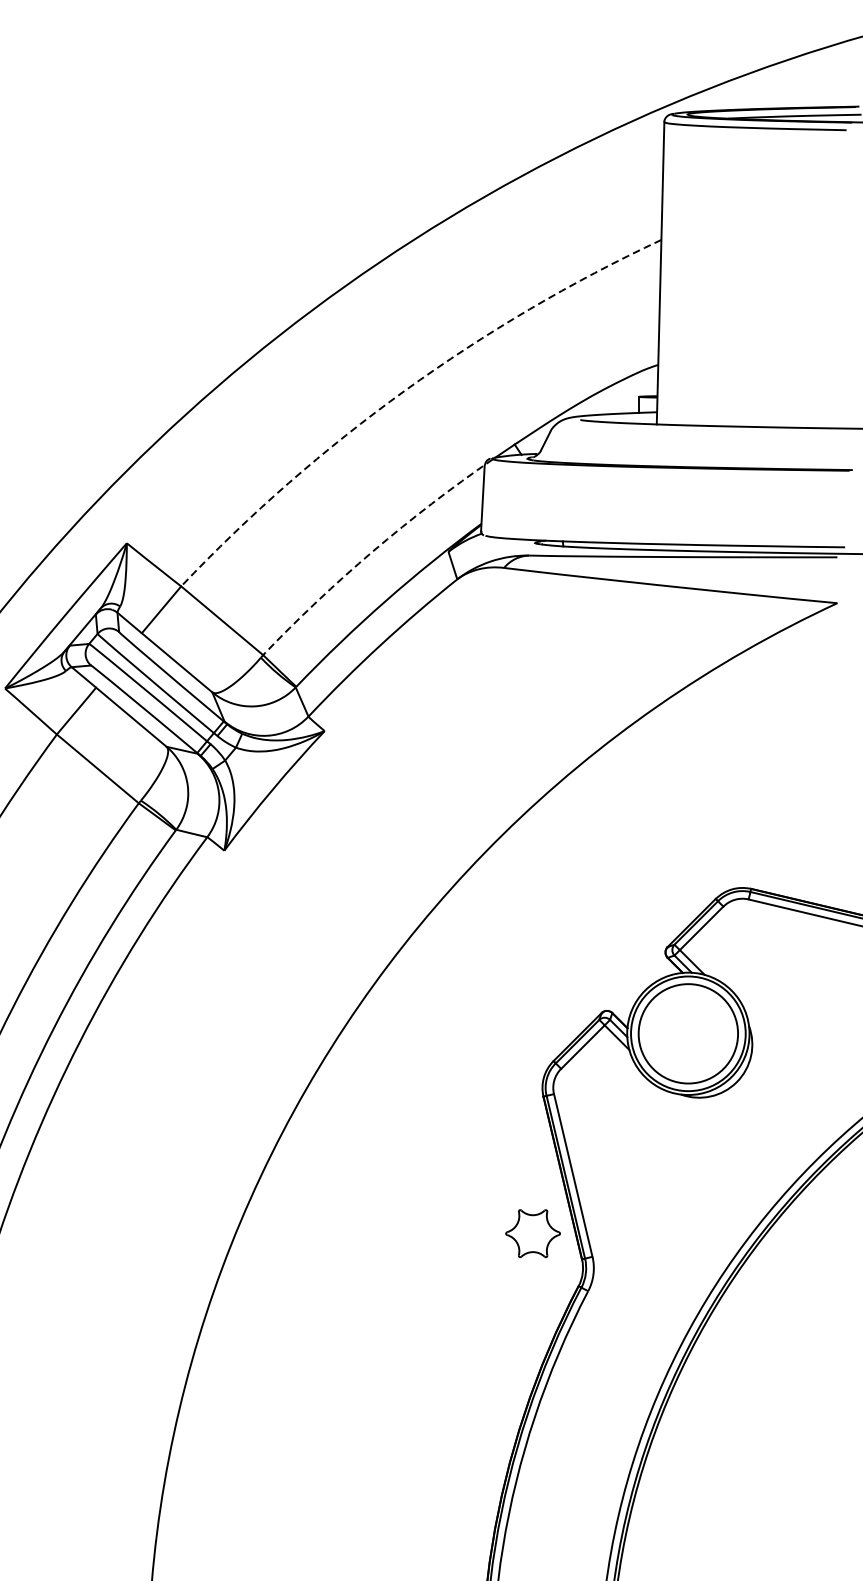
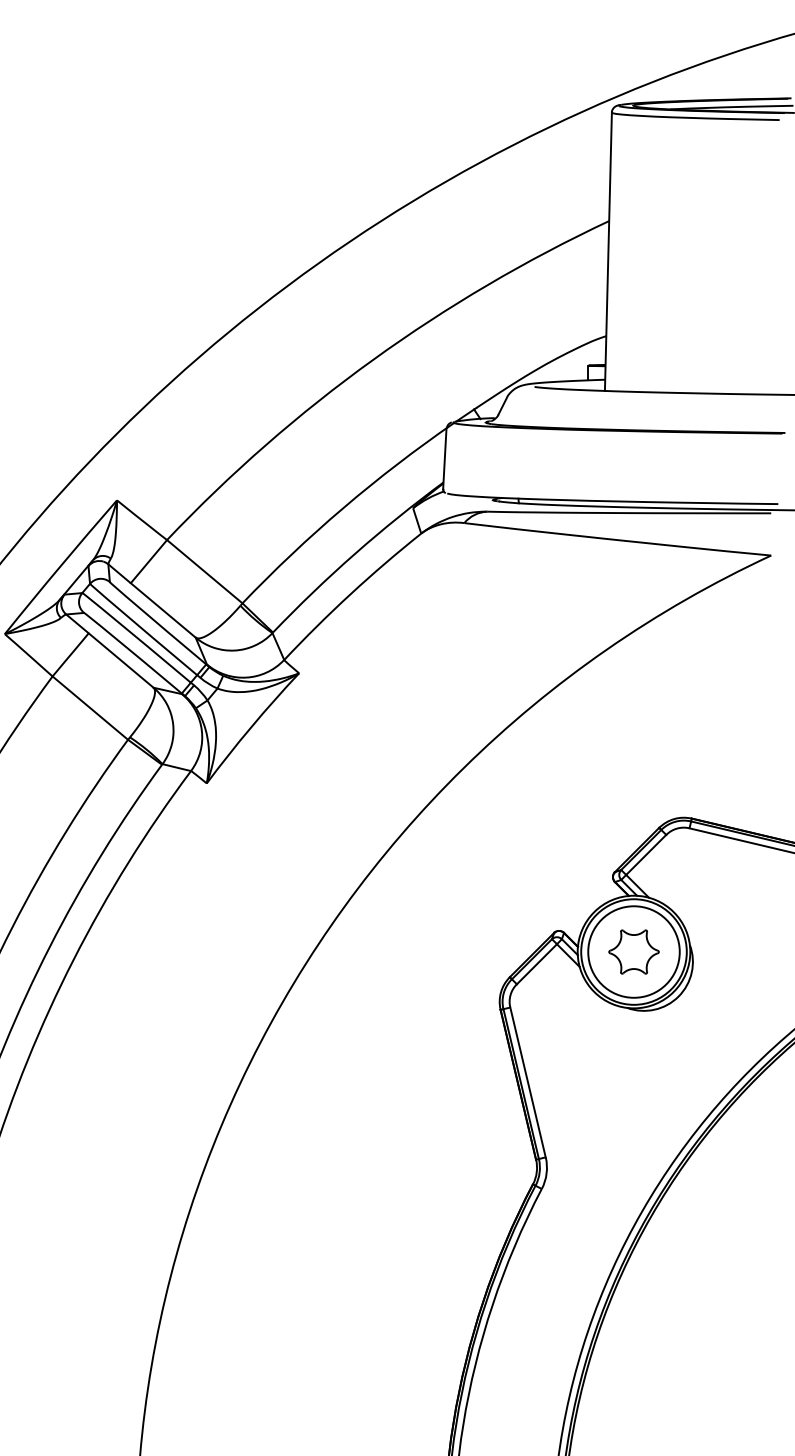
arc: (405, 390) -> (373, 359), dashed -> solid
arc: (372, 551) -> (343, 507), dashed -> solid
part: (532, 1233) -> (633, 951), moved

